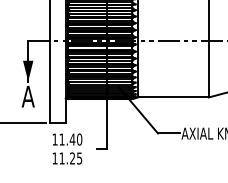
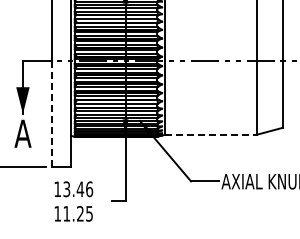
line: (50, 81) -> (51, 114), solid -> dashed
line: (173, 97) -> (211, 134), solid -> dashed
text: (71, 139) -> (78, 189), 11.40 -> 13.46

